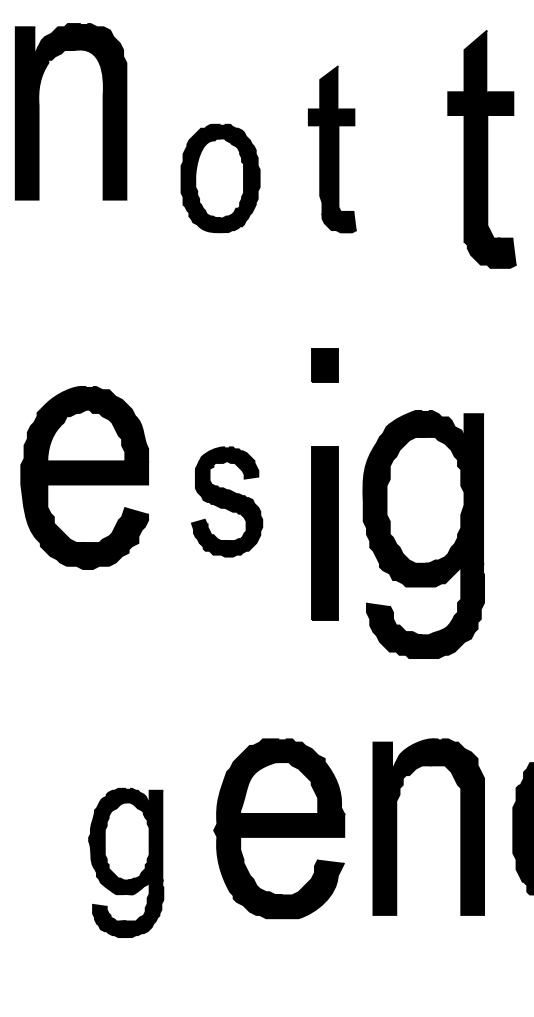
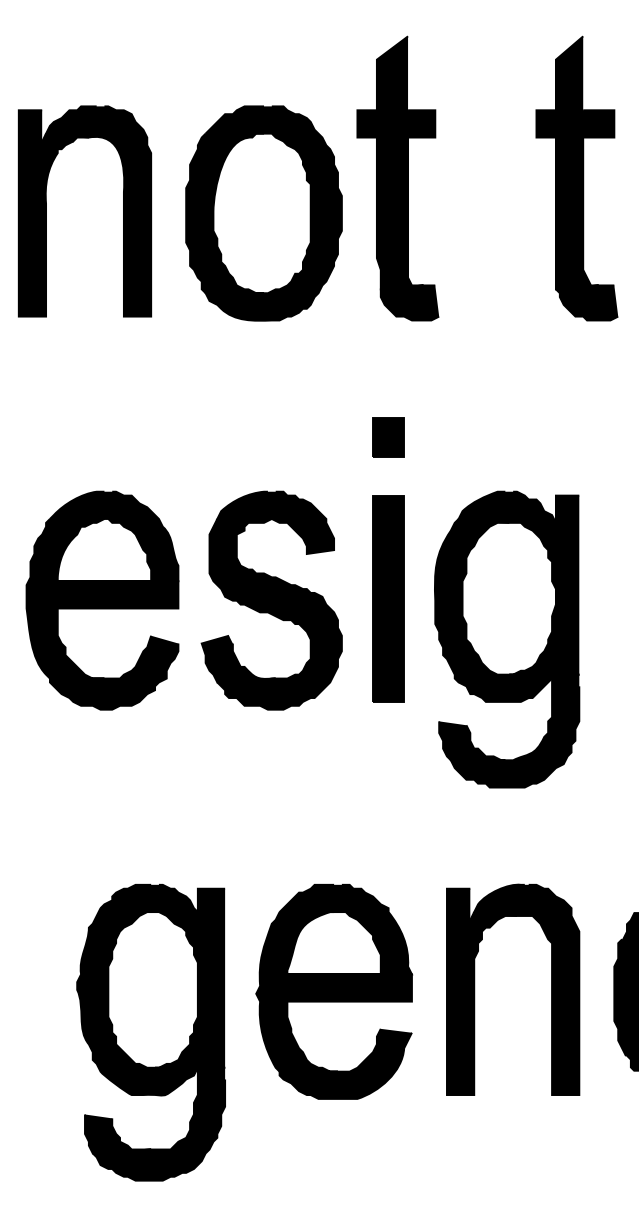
part: (39, 111) -> (47, 211), moved
part: (332, 149) -> (397, 178), size x1.43
part: (220, 178) -> (263, 213), size x1.67
part: (84, 477) -> (102, 600), moved
part: (226, 501) -> (271, 600), size x1.67
part: (324, 533) -> (388, 598), moved
part: (125, 862) -> (150, 1032), size x1.67

